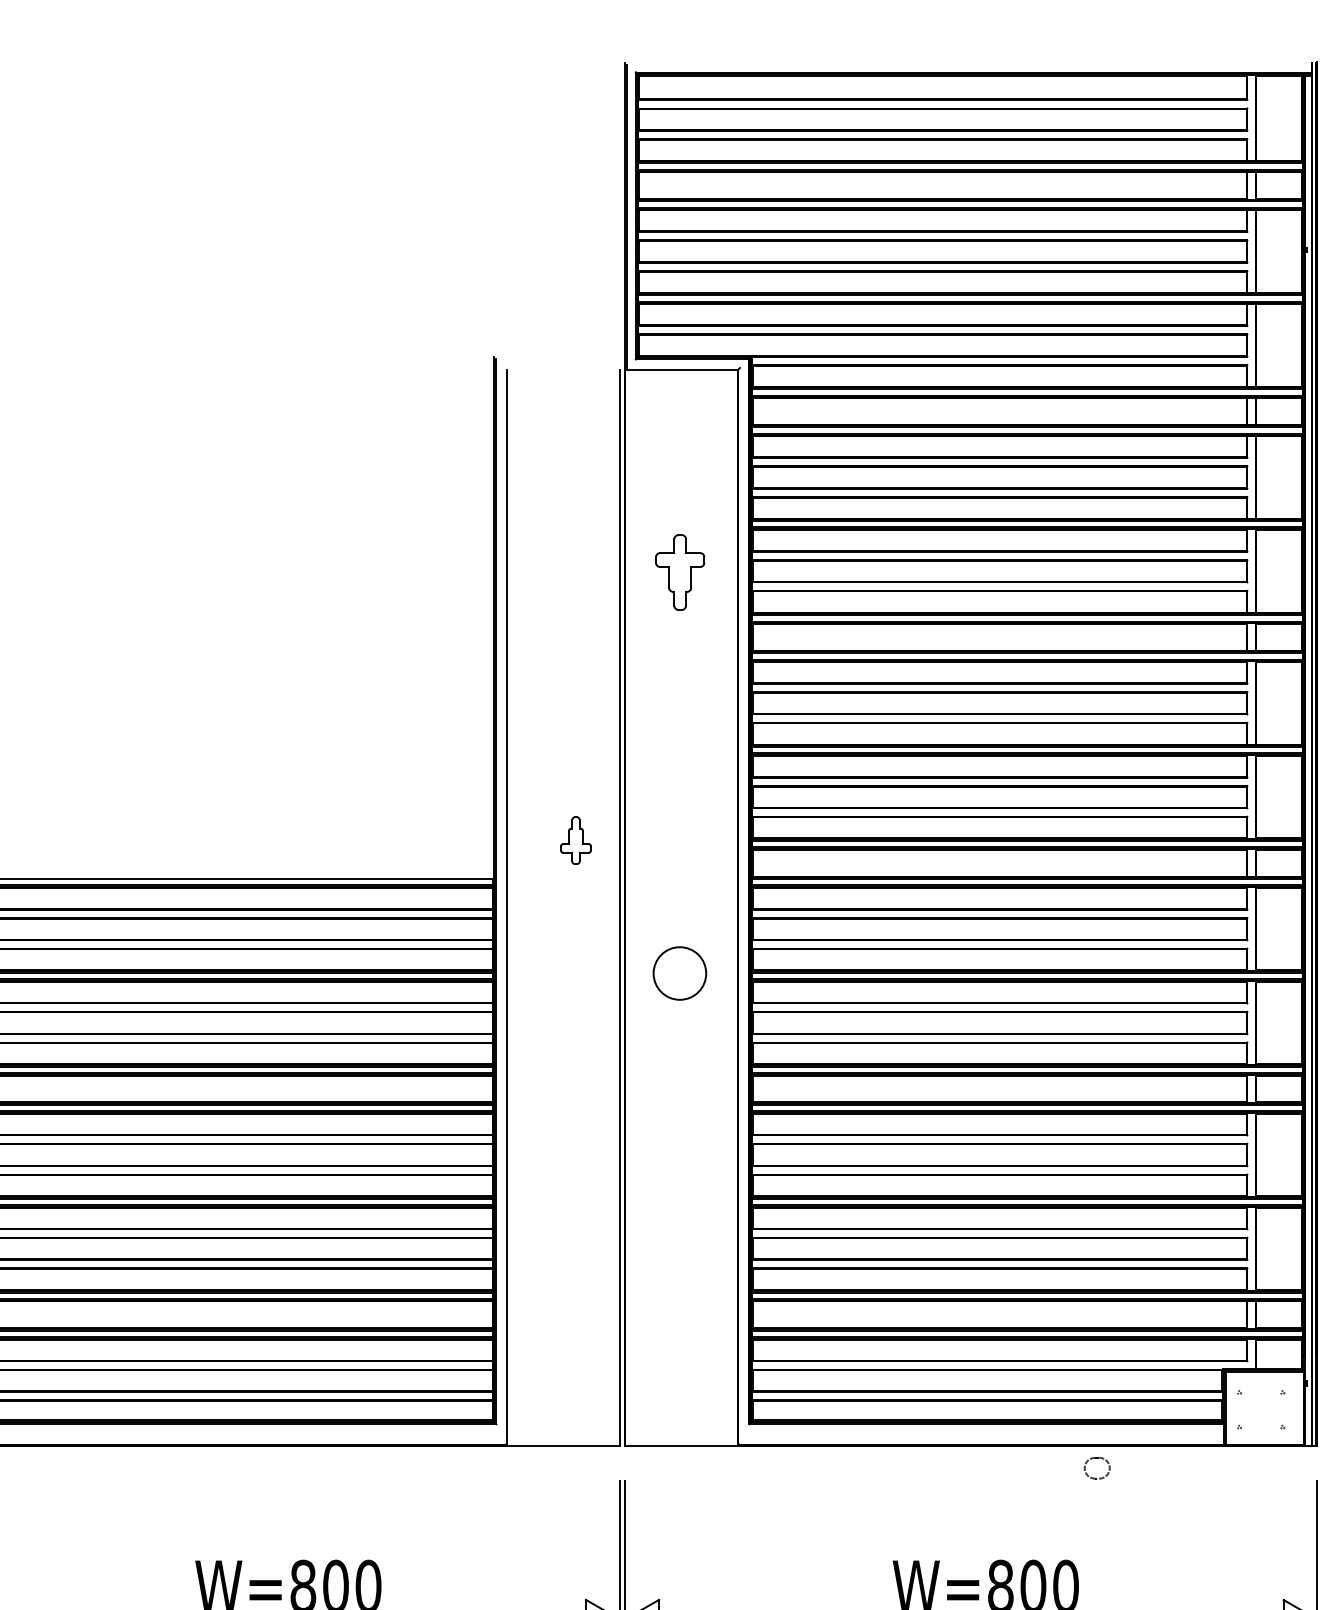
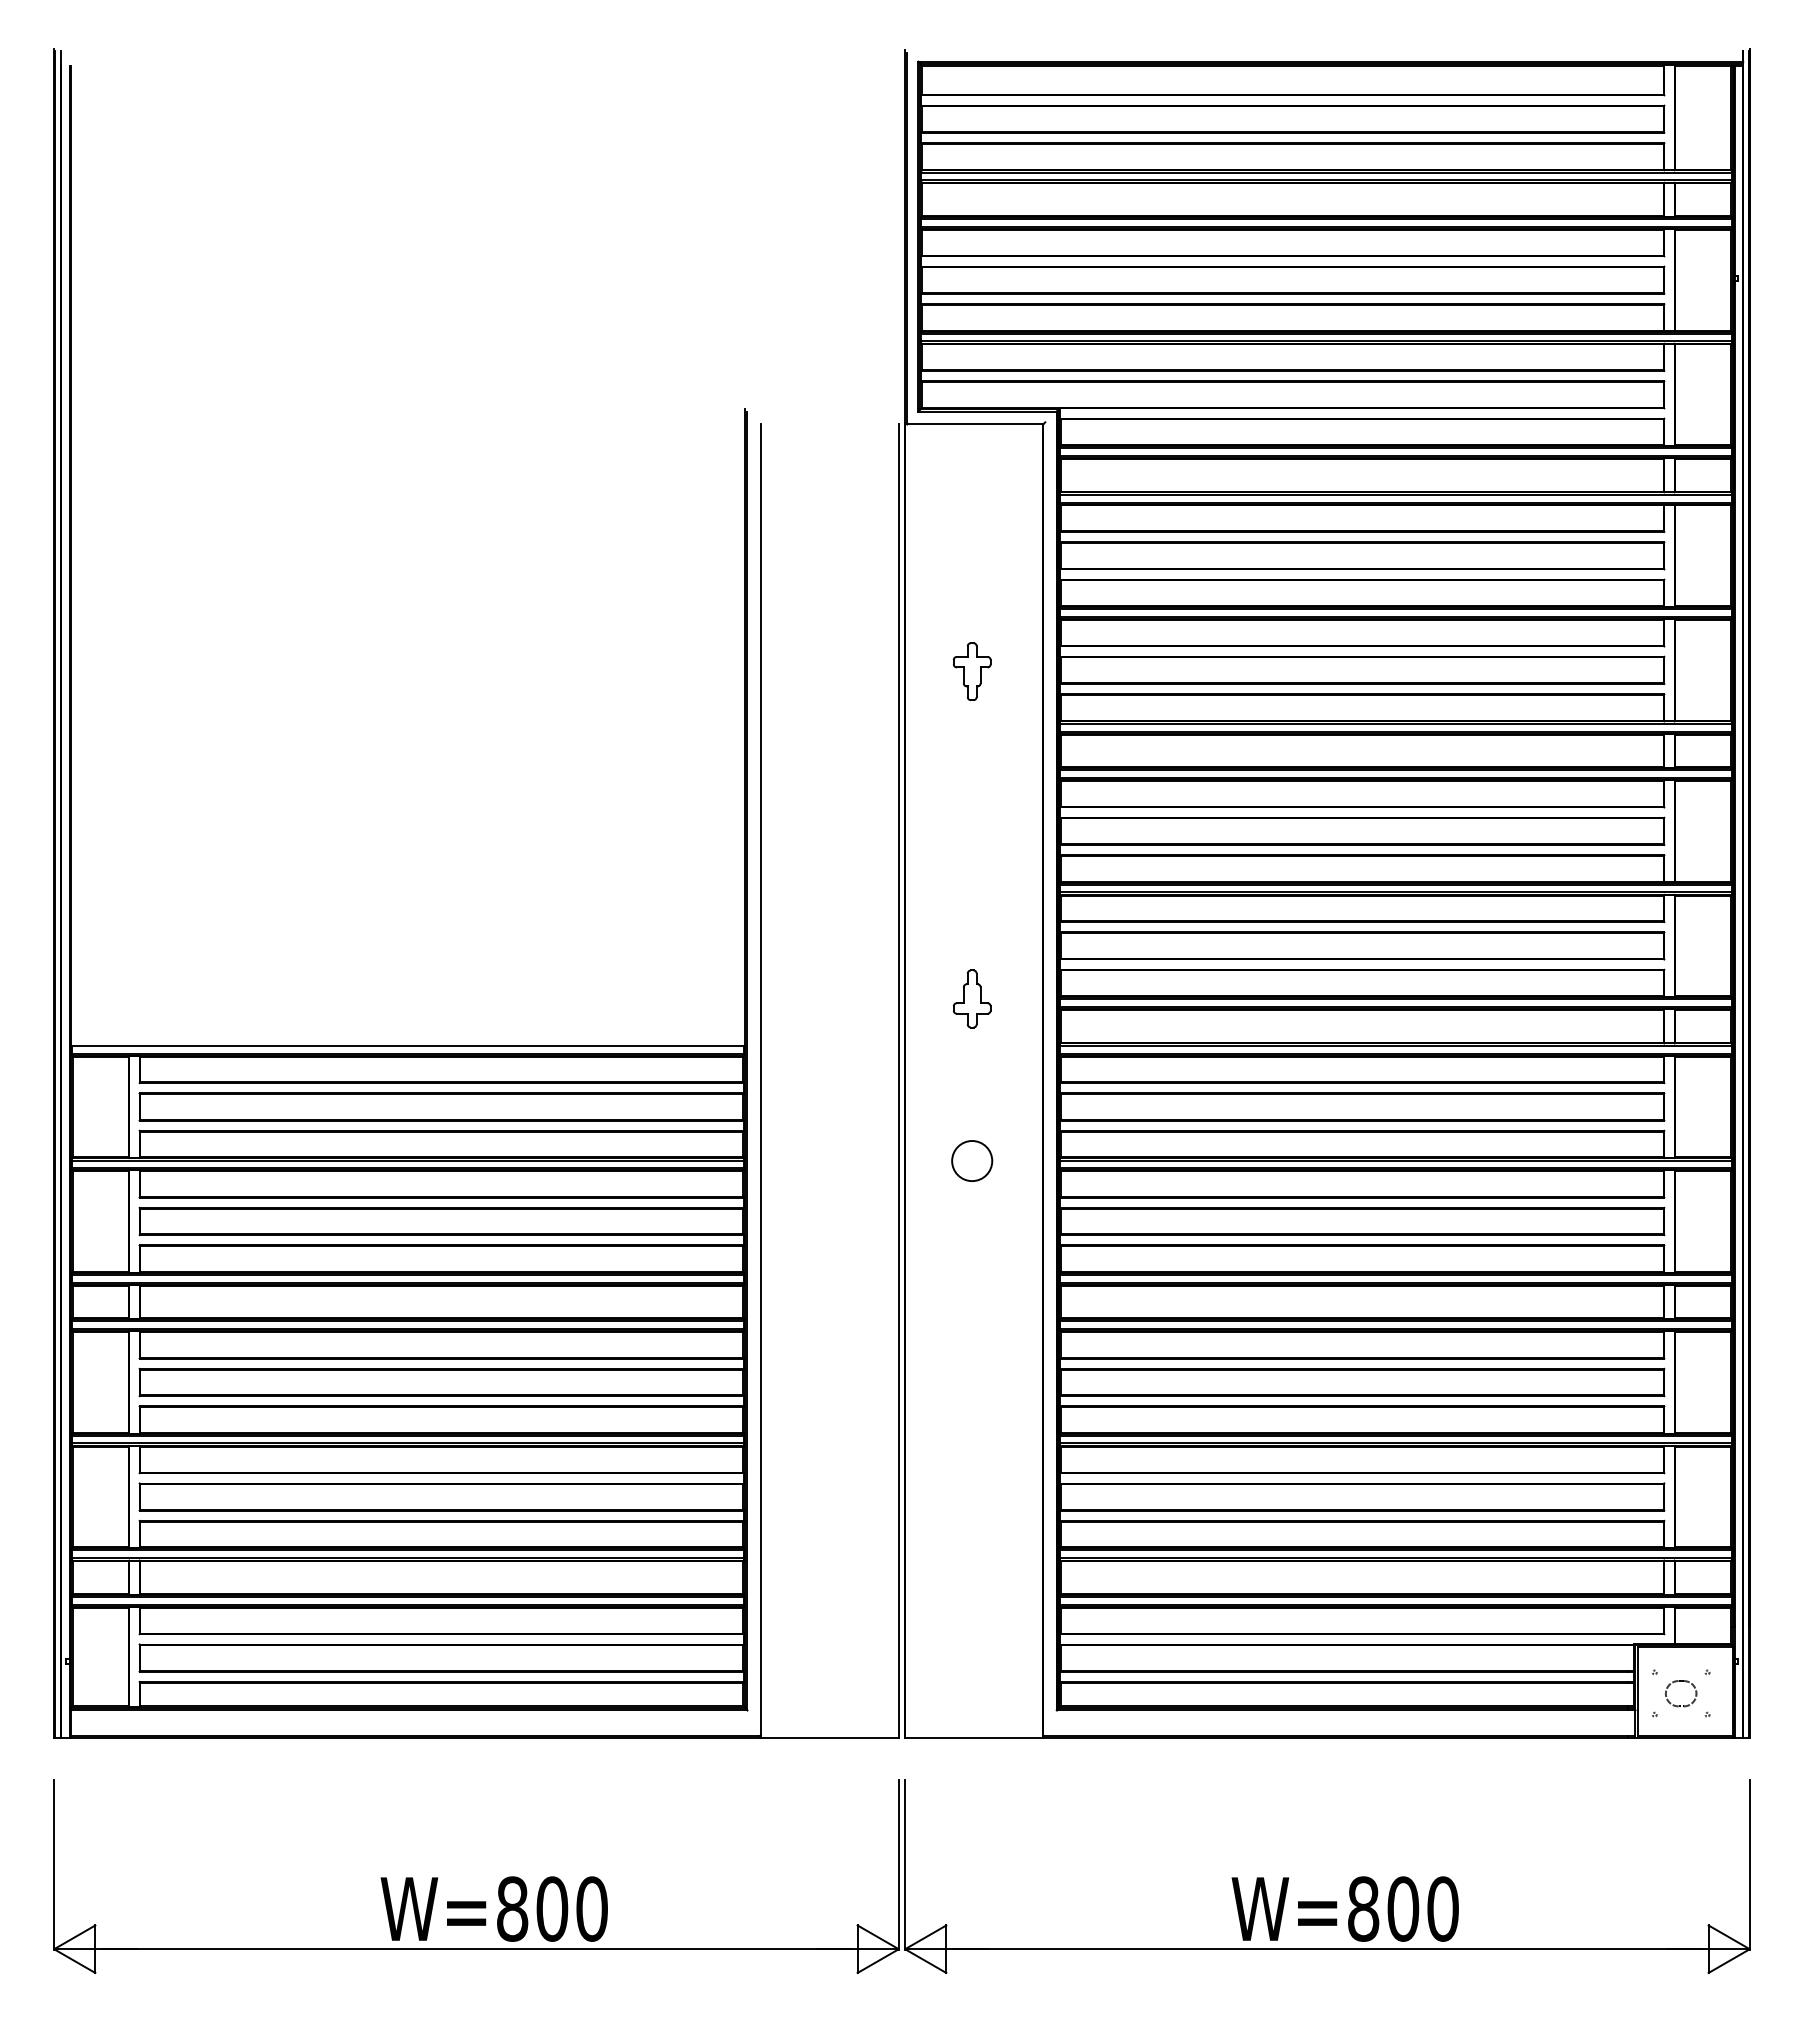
part: (679, 572) -> (971, 671), size x0.62
part: (576, 840) -> (972, 998), moved
circle: (680, 973) -> (972, 1160), size x0.62
part: (1100, 1459) -> (1685, 1682), moved

